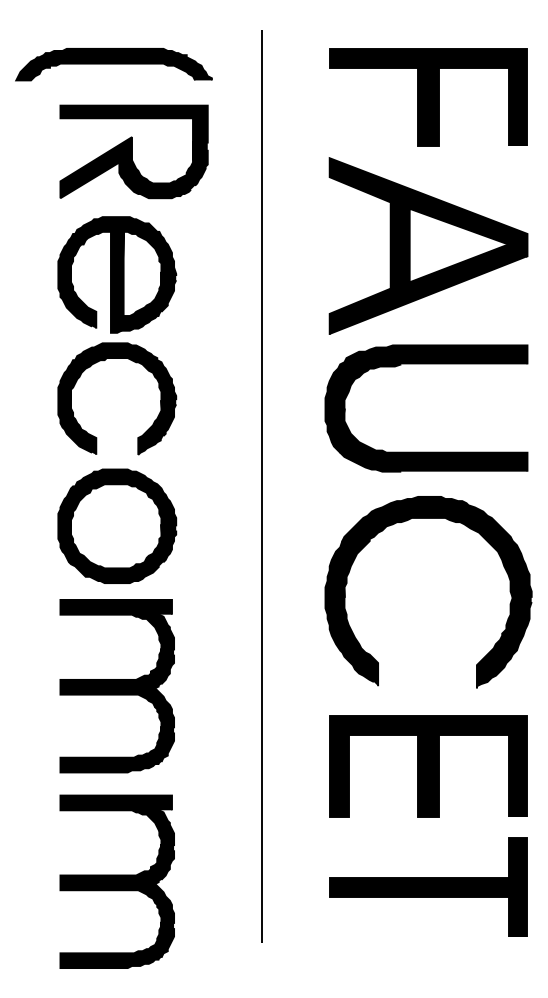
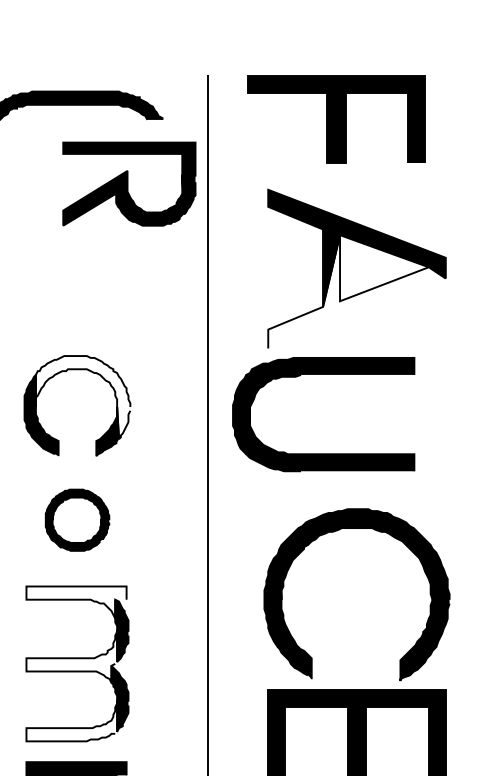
part: (428, 97) -> (336, 120), moved
part: (133, 151) -> (128, 183), moved
fill: (428, 271) -> (356, 291), removed
part: (117, 274) -> (77, 294), removed
fill: (123, 389) -> (83, 397), removed
part: (426, 451) -> (323, 453), moved
part: (428, 518) -> (356, 528), moved
part: (117, 525) -> (77, 519), size x0.6
fill: (115, 617) -> (75, 602), removed
fill: (110, 677) -> (71, 656), removed
fill: (110, 749) -> (71, 720), removed

